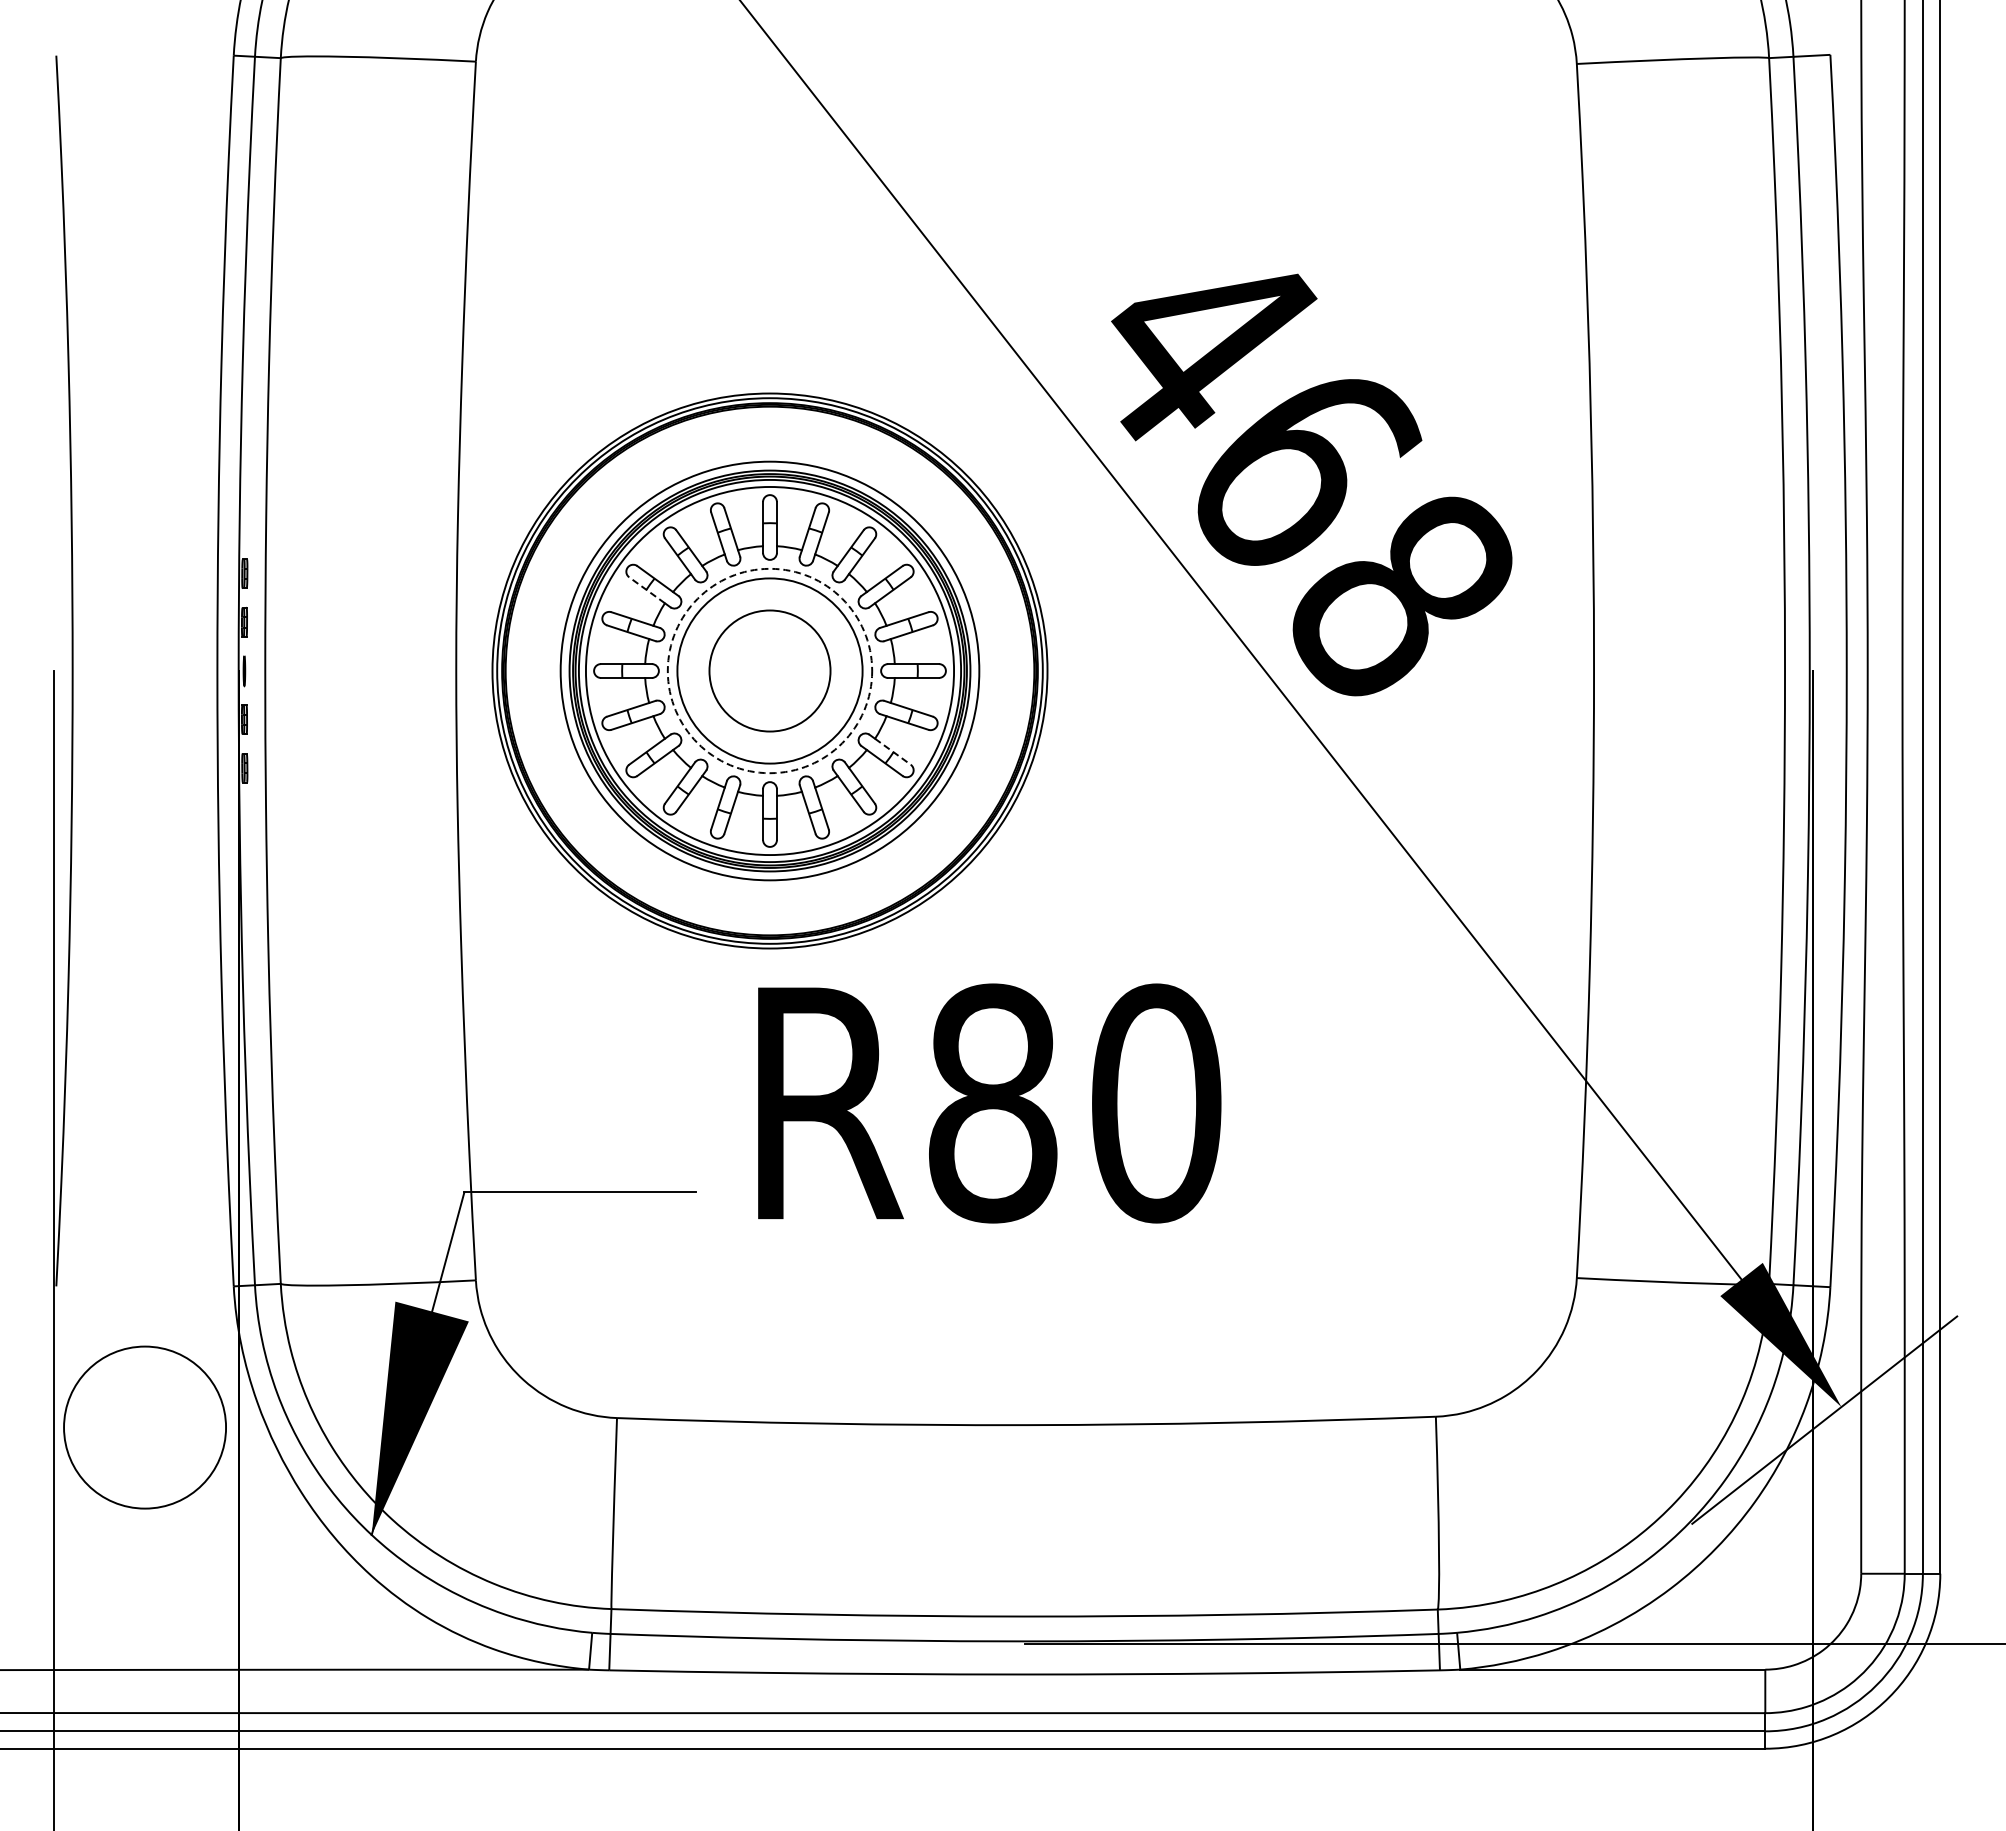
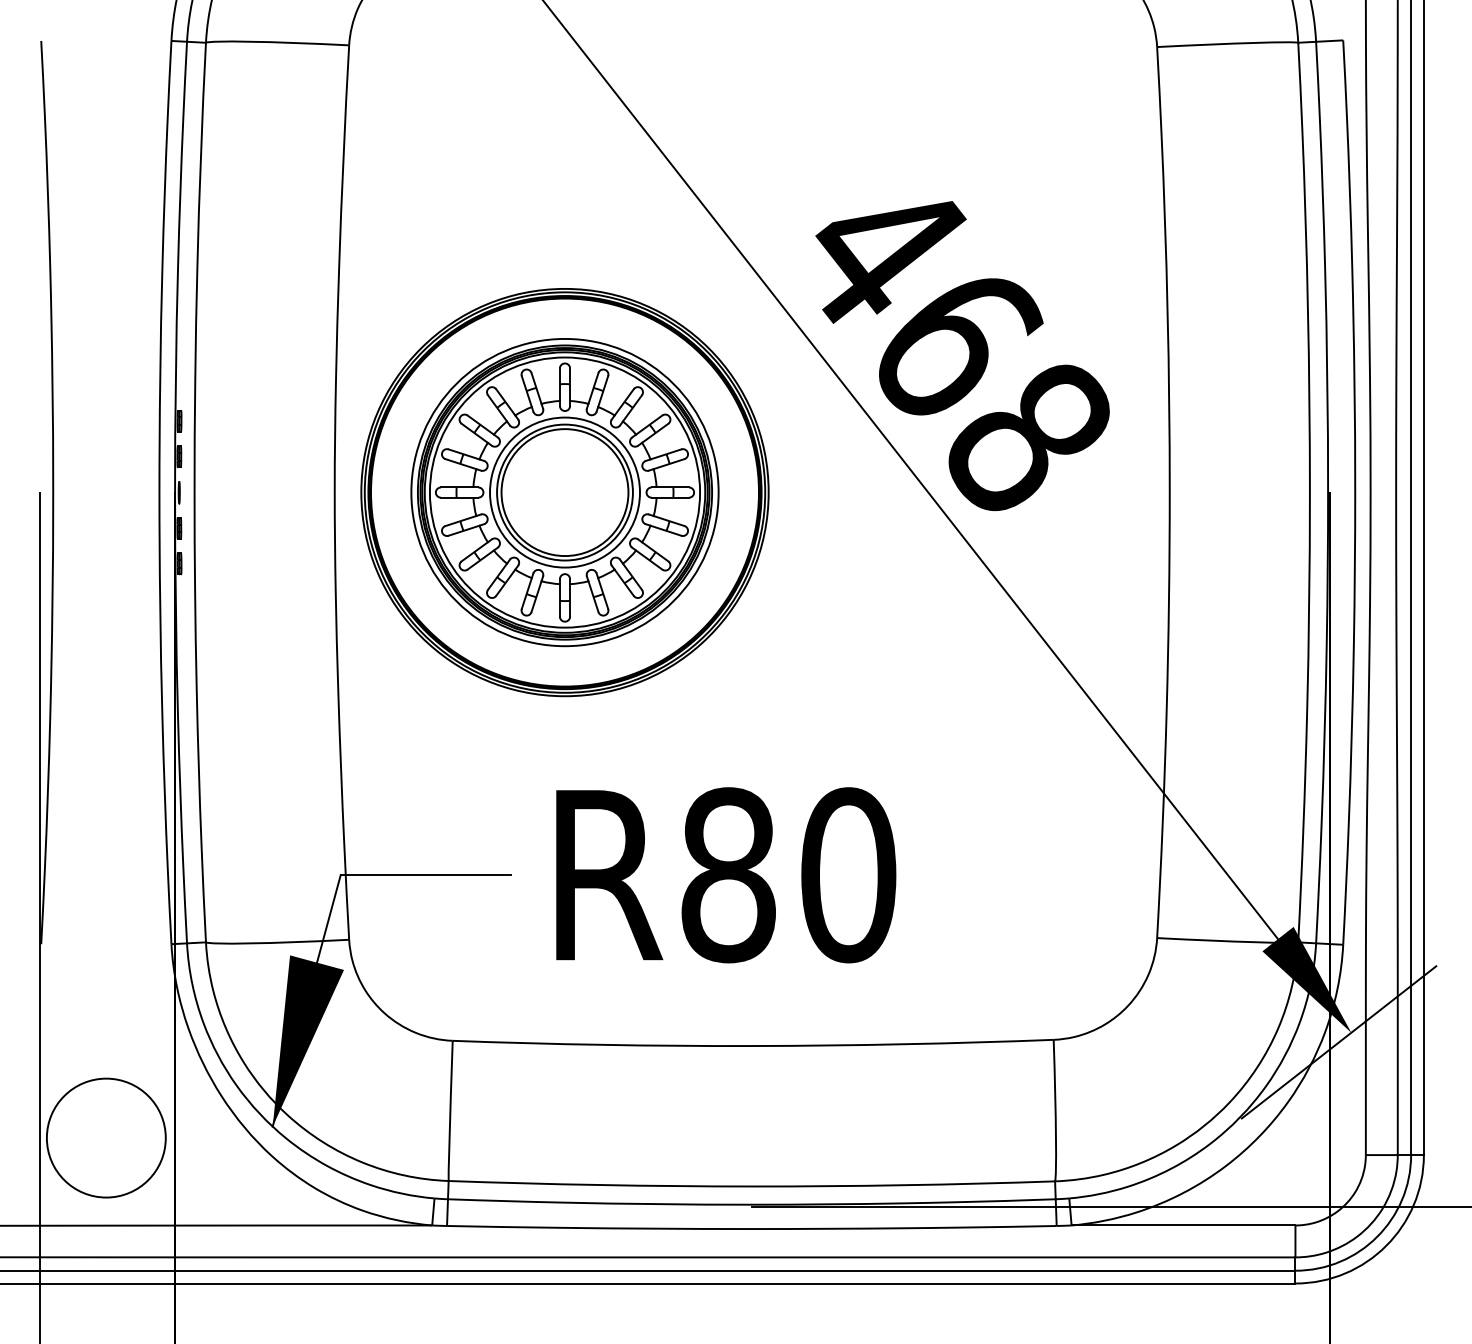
line: (646, 590) -> (474, 433), dashed -> solid
circle: (769, 670) -> (564, 492), dashed -> solid
circle: (769, 670) -> (564, 492), size x1.43
line: (893, 752) -> (655, 552), dashed -> solid
text: (989, 1103) -> (726, 875), moved
circle: (144, 1427) -> (105, 1138), moved

